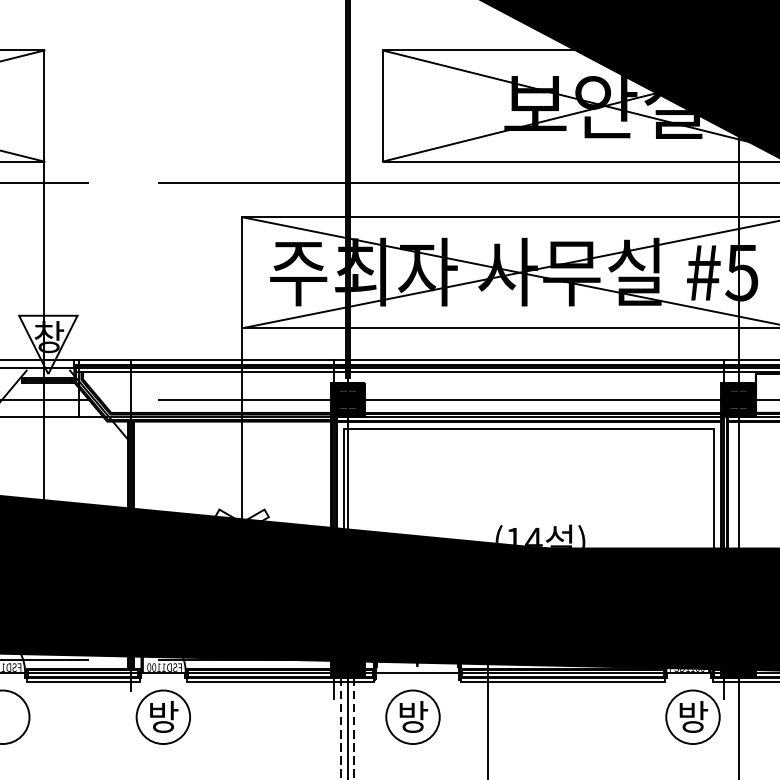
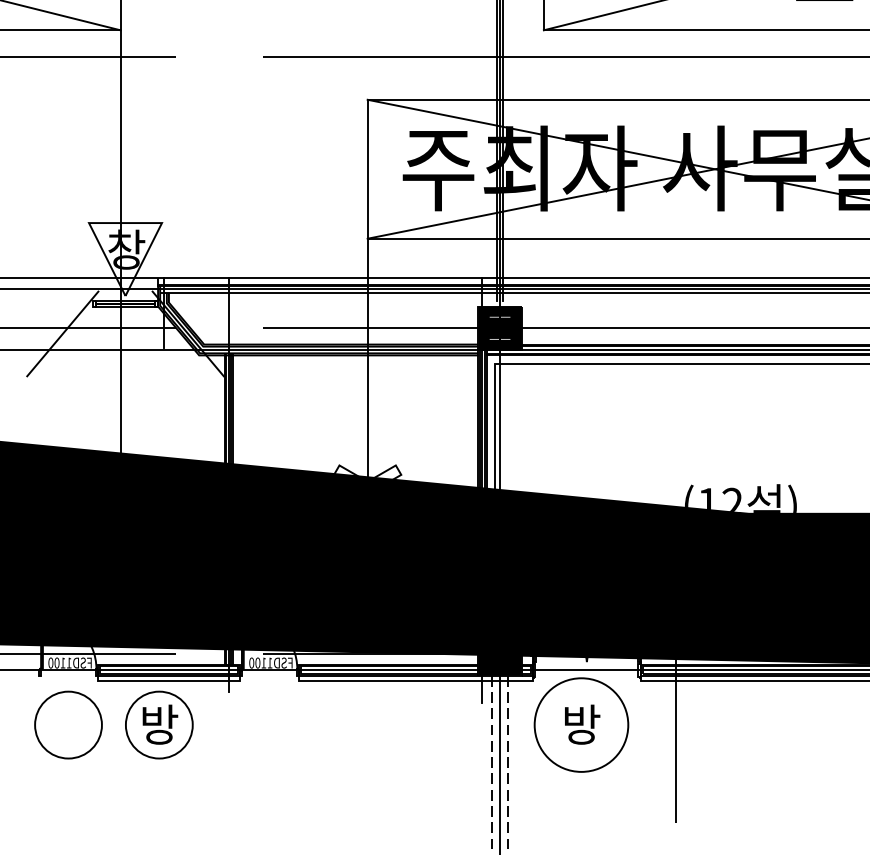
text: (533, 536) -> (732, 499), (14 -> (12
part: (162, 716) -> (158, 724), moved
circle: (412, 717) -> (580, 725), size x1.4

